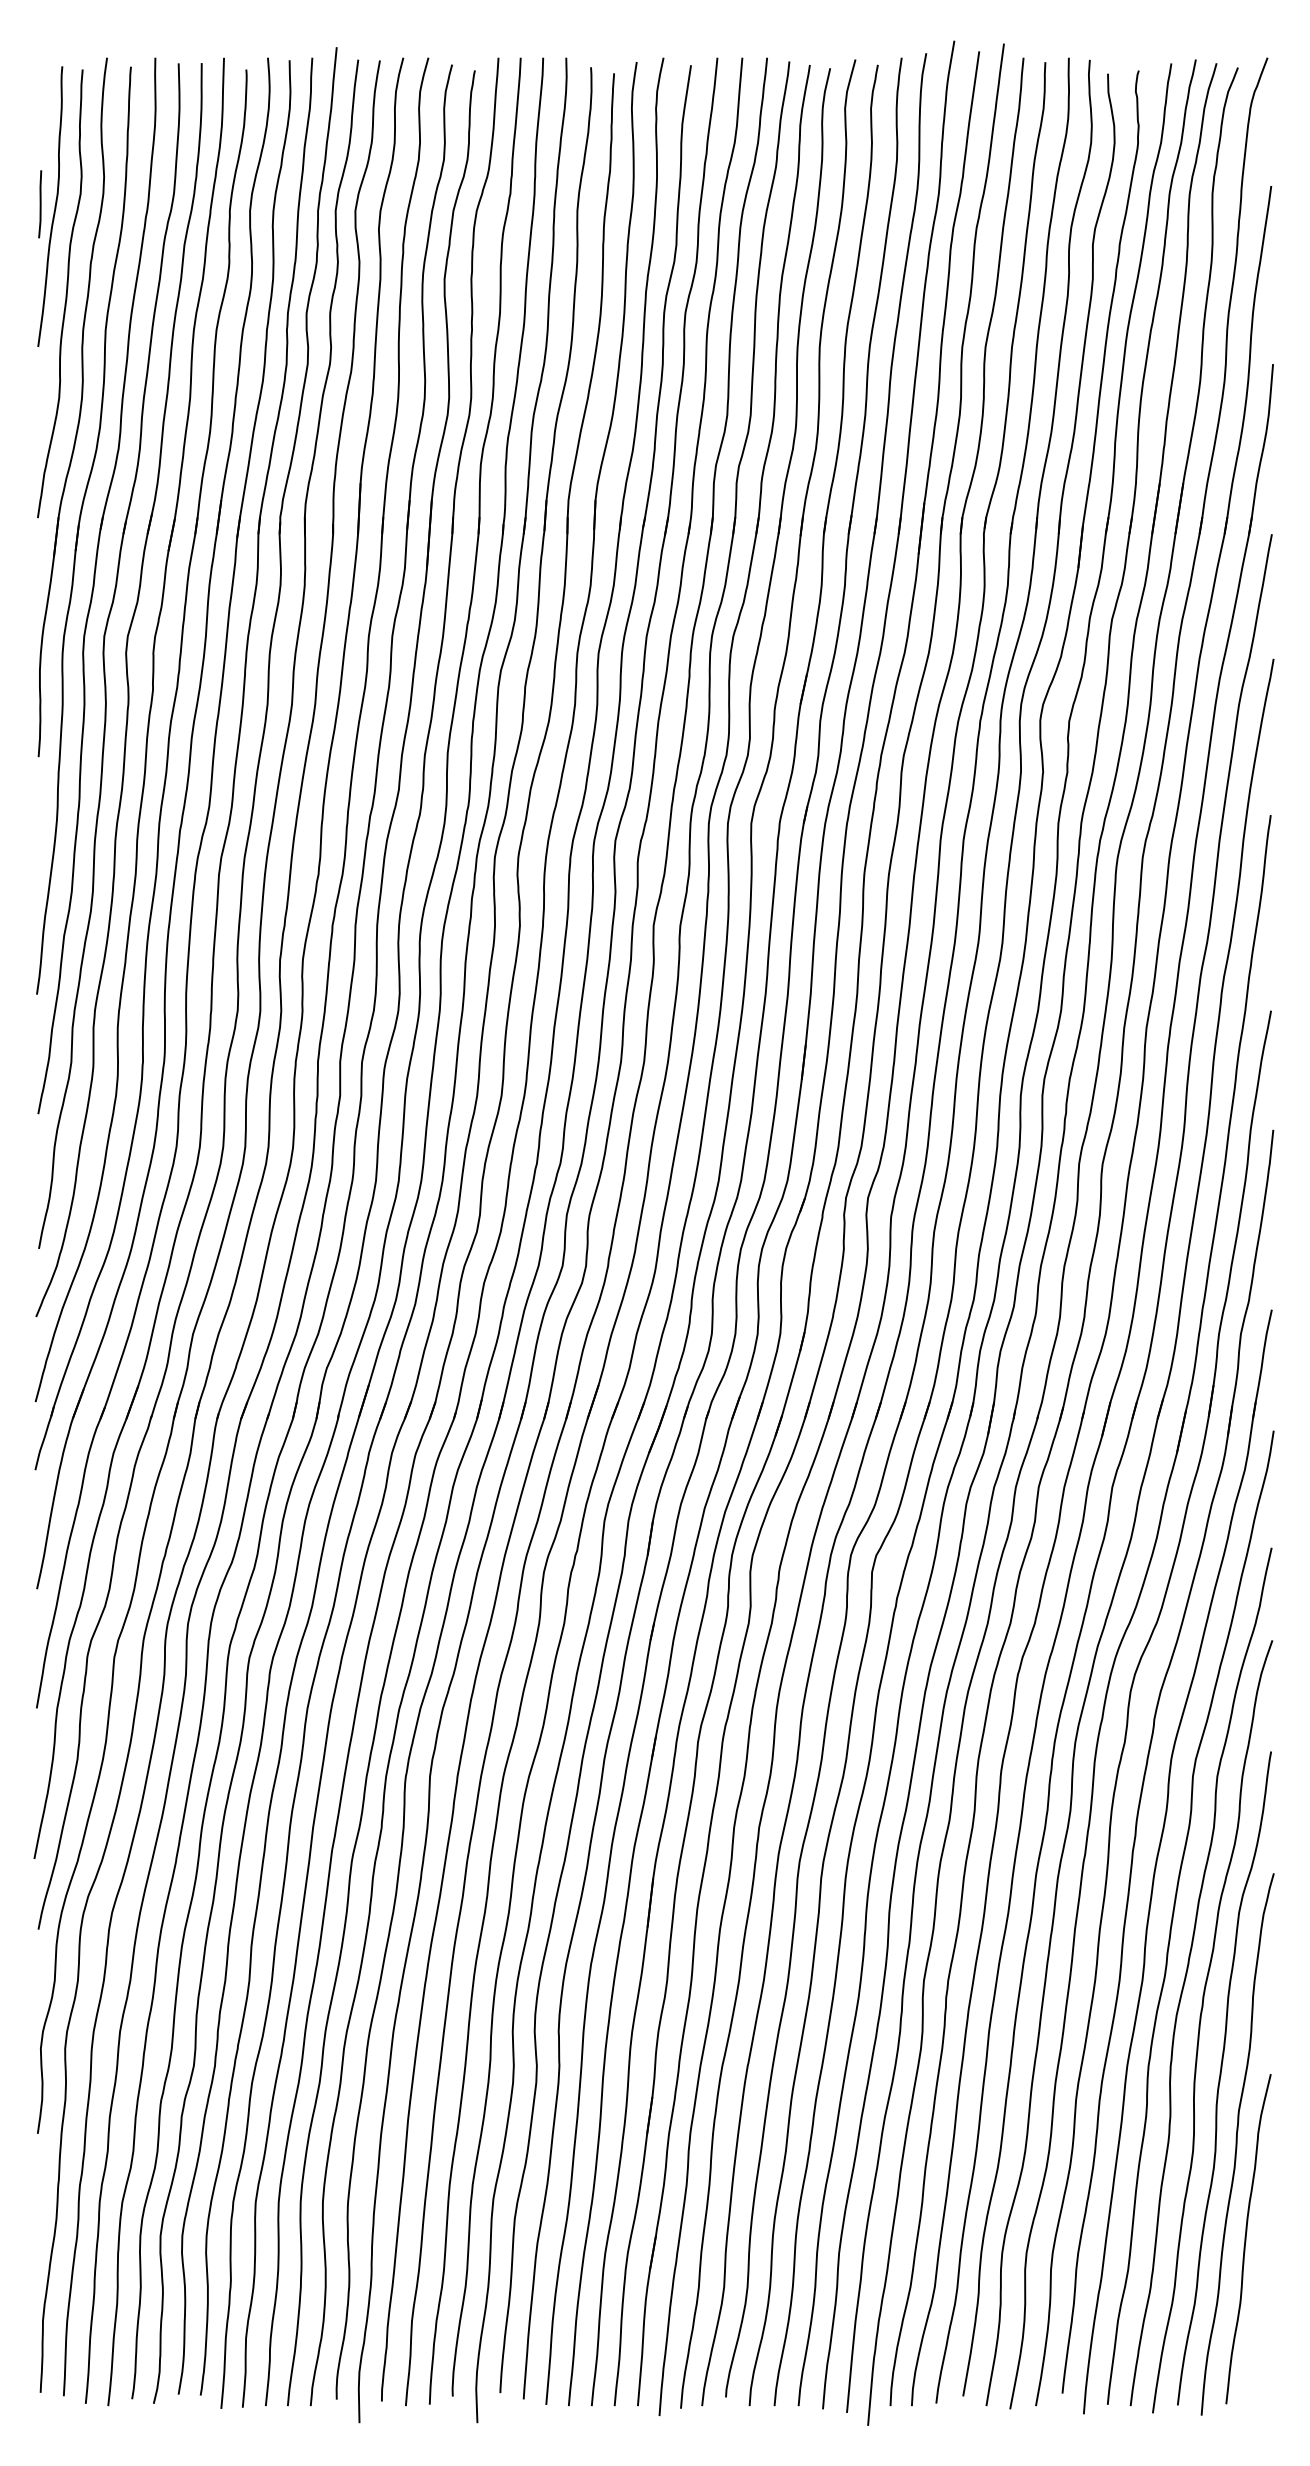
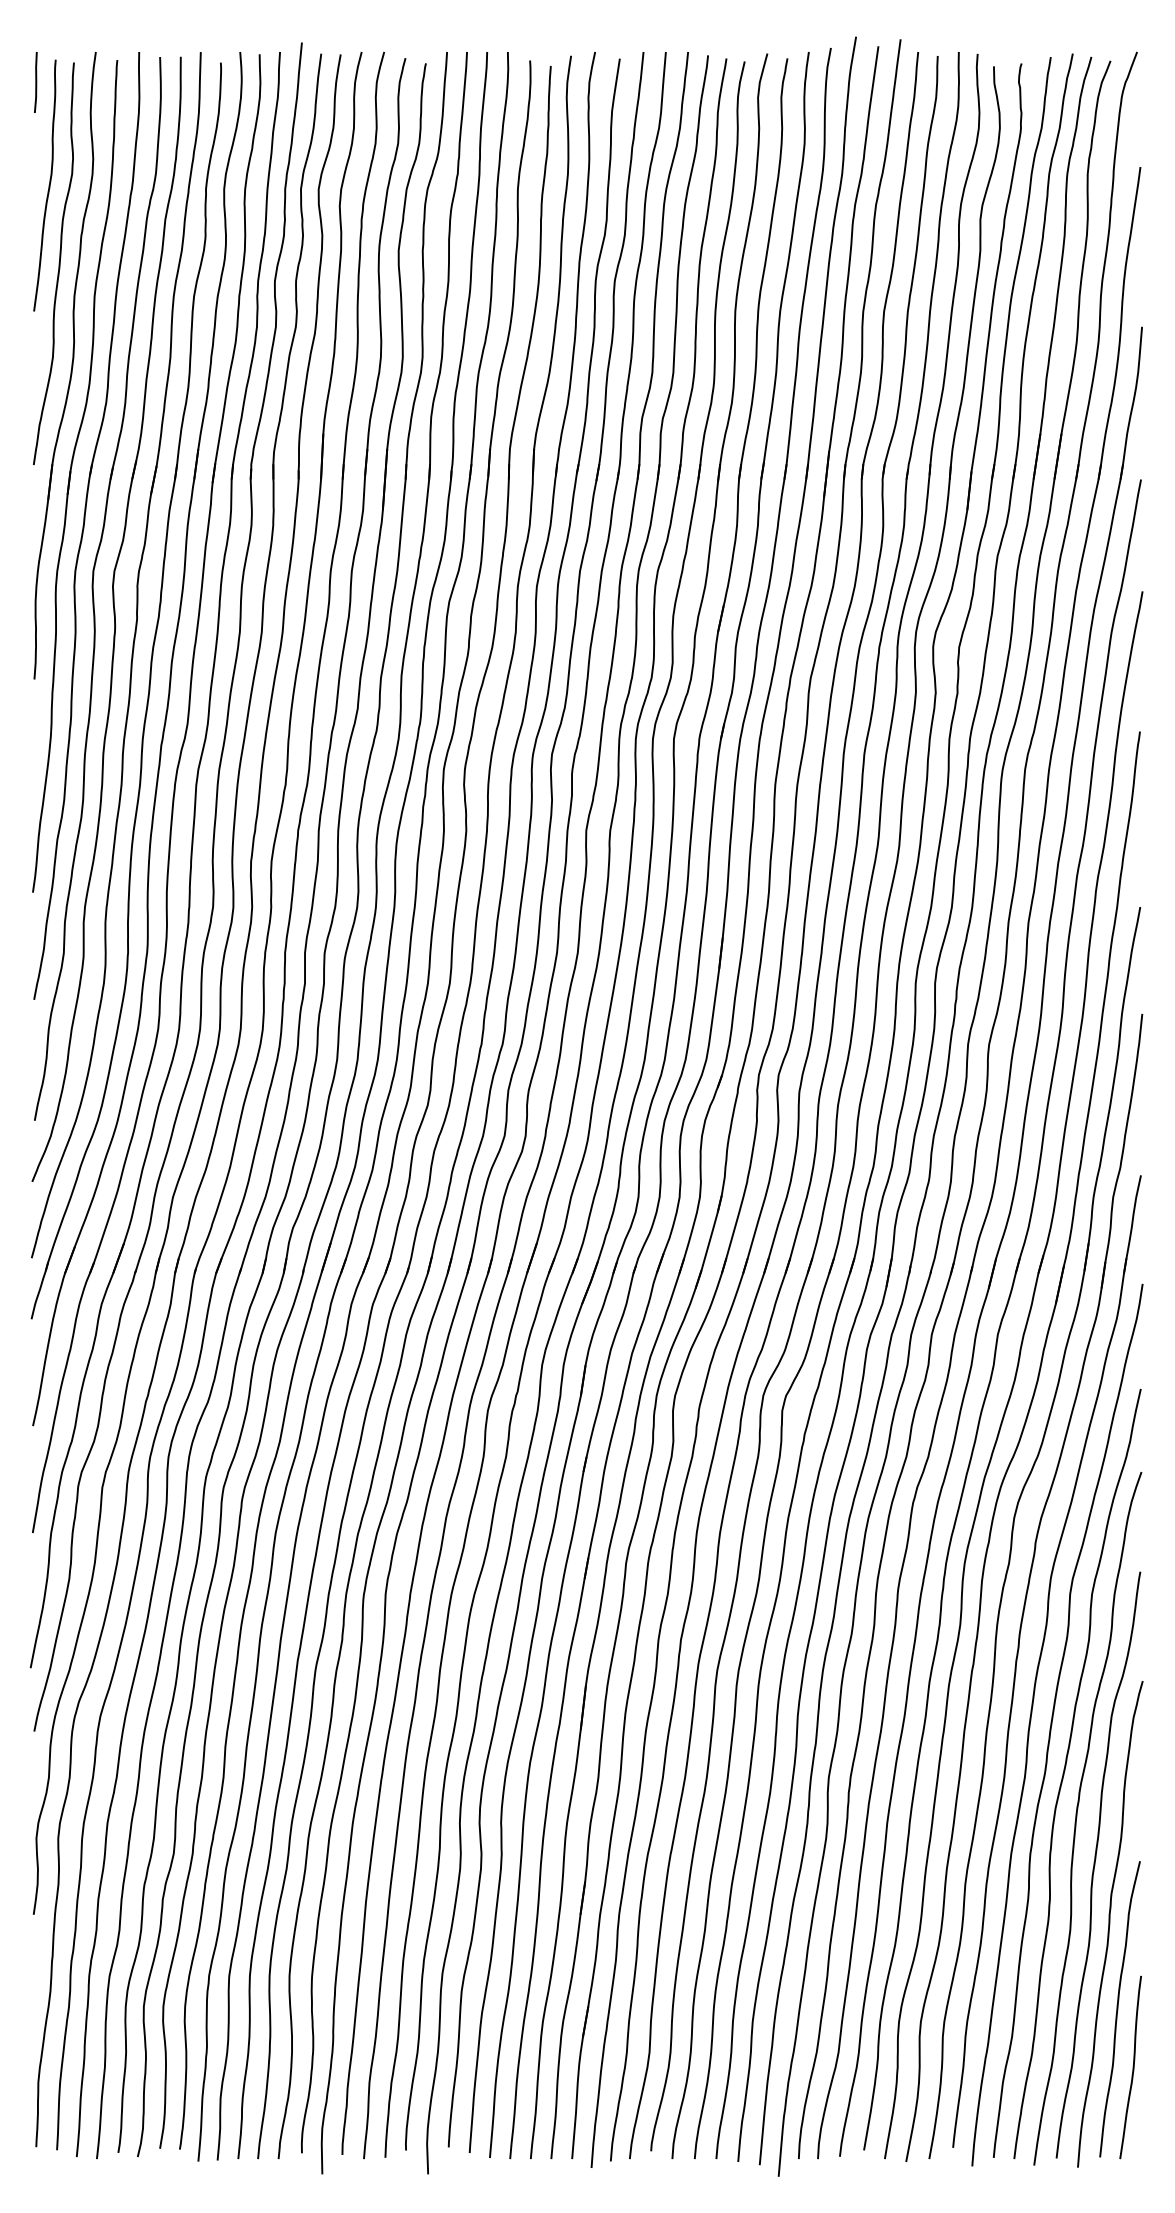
line: (39, 204) -> (35, 82), moved
curve: (1262, 2304) -> (1132, 2067), added

